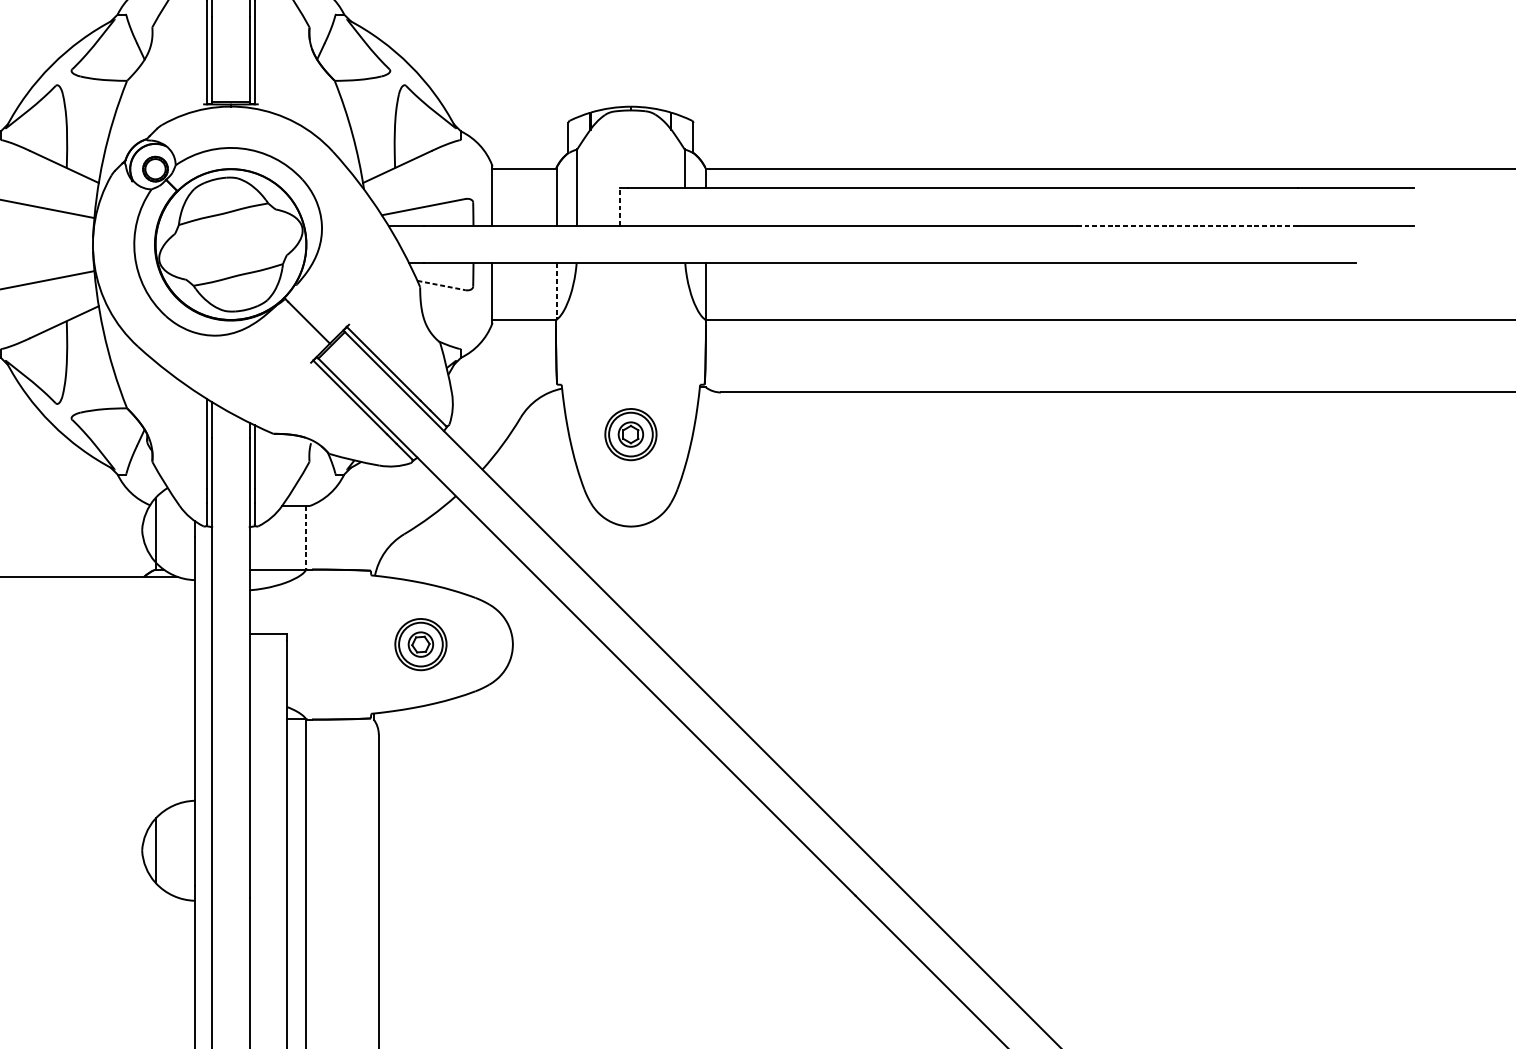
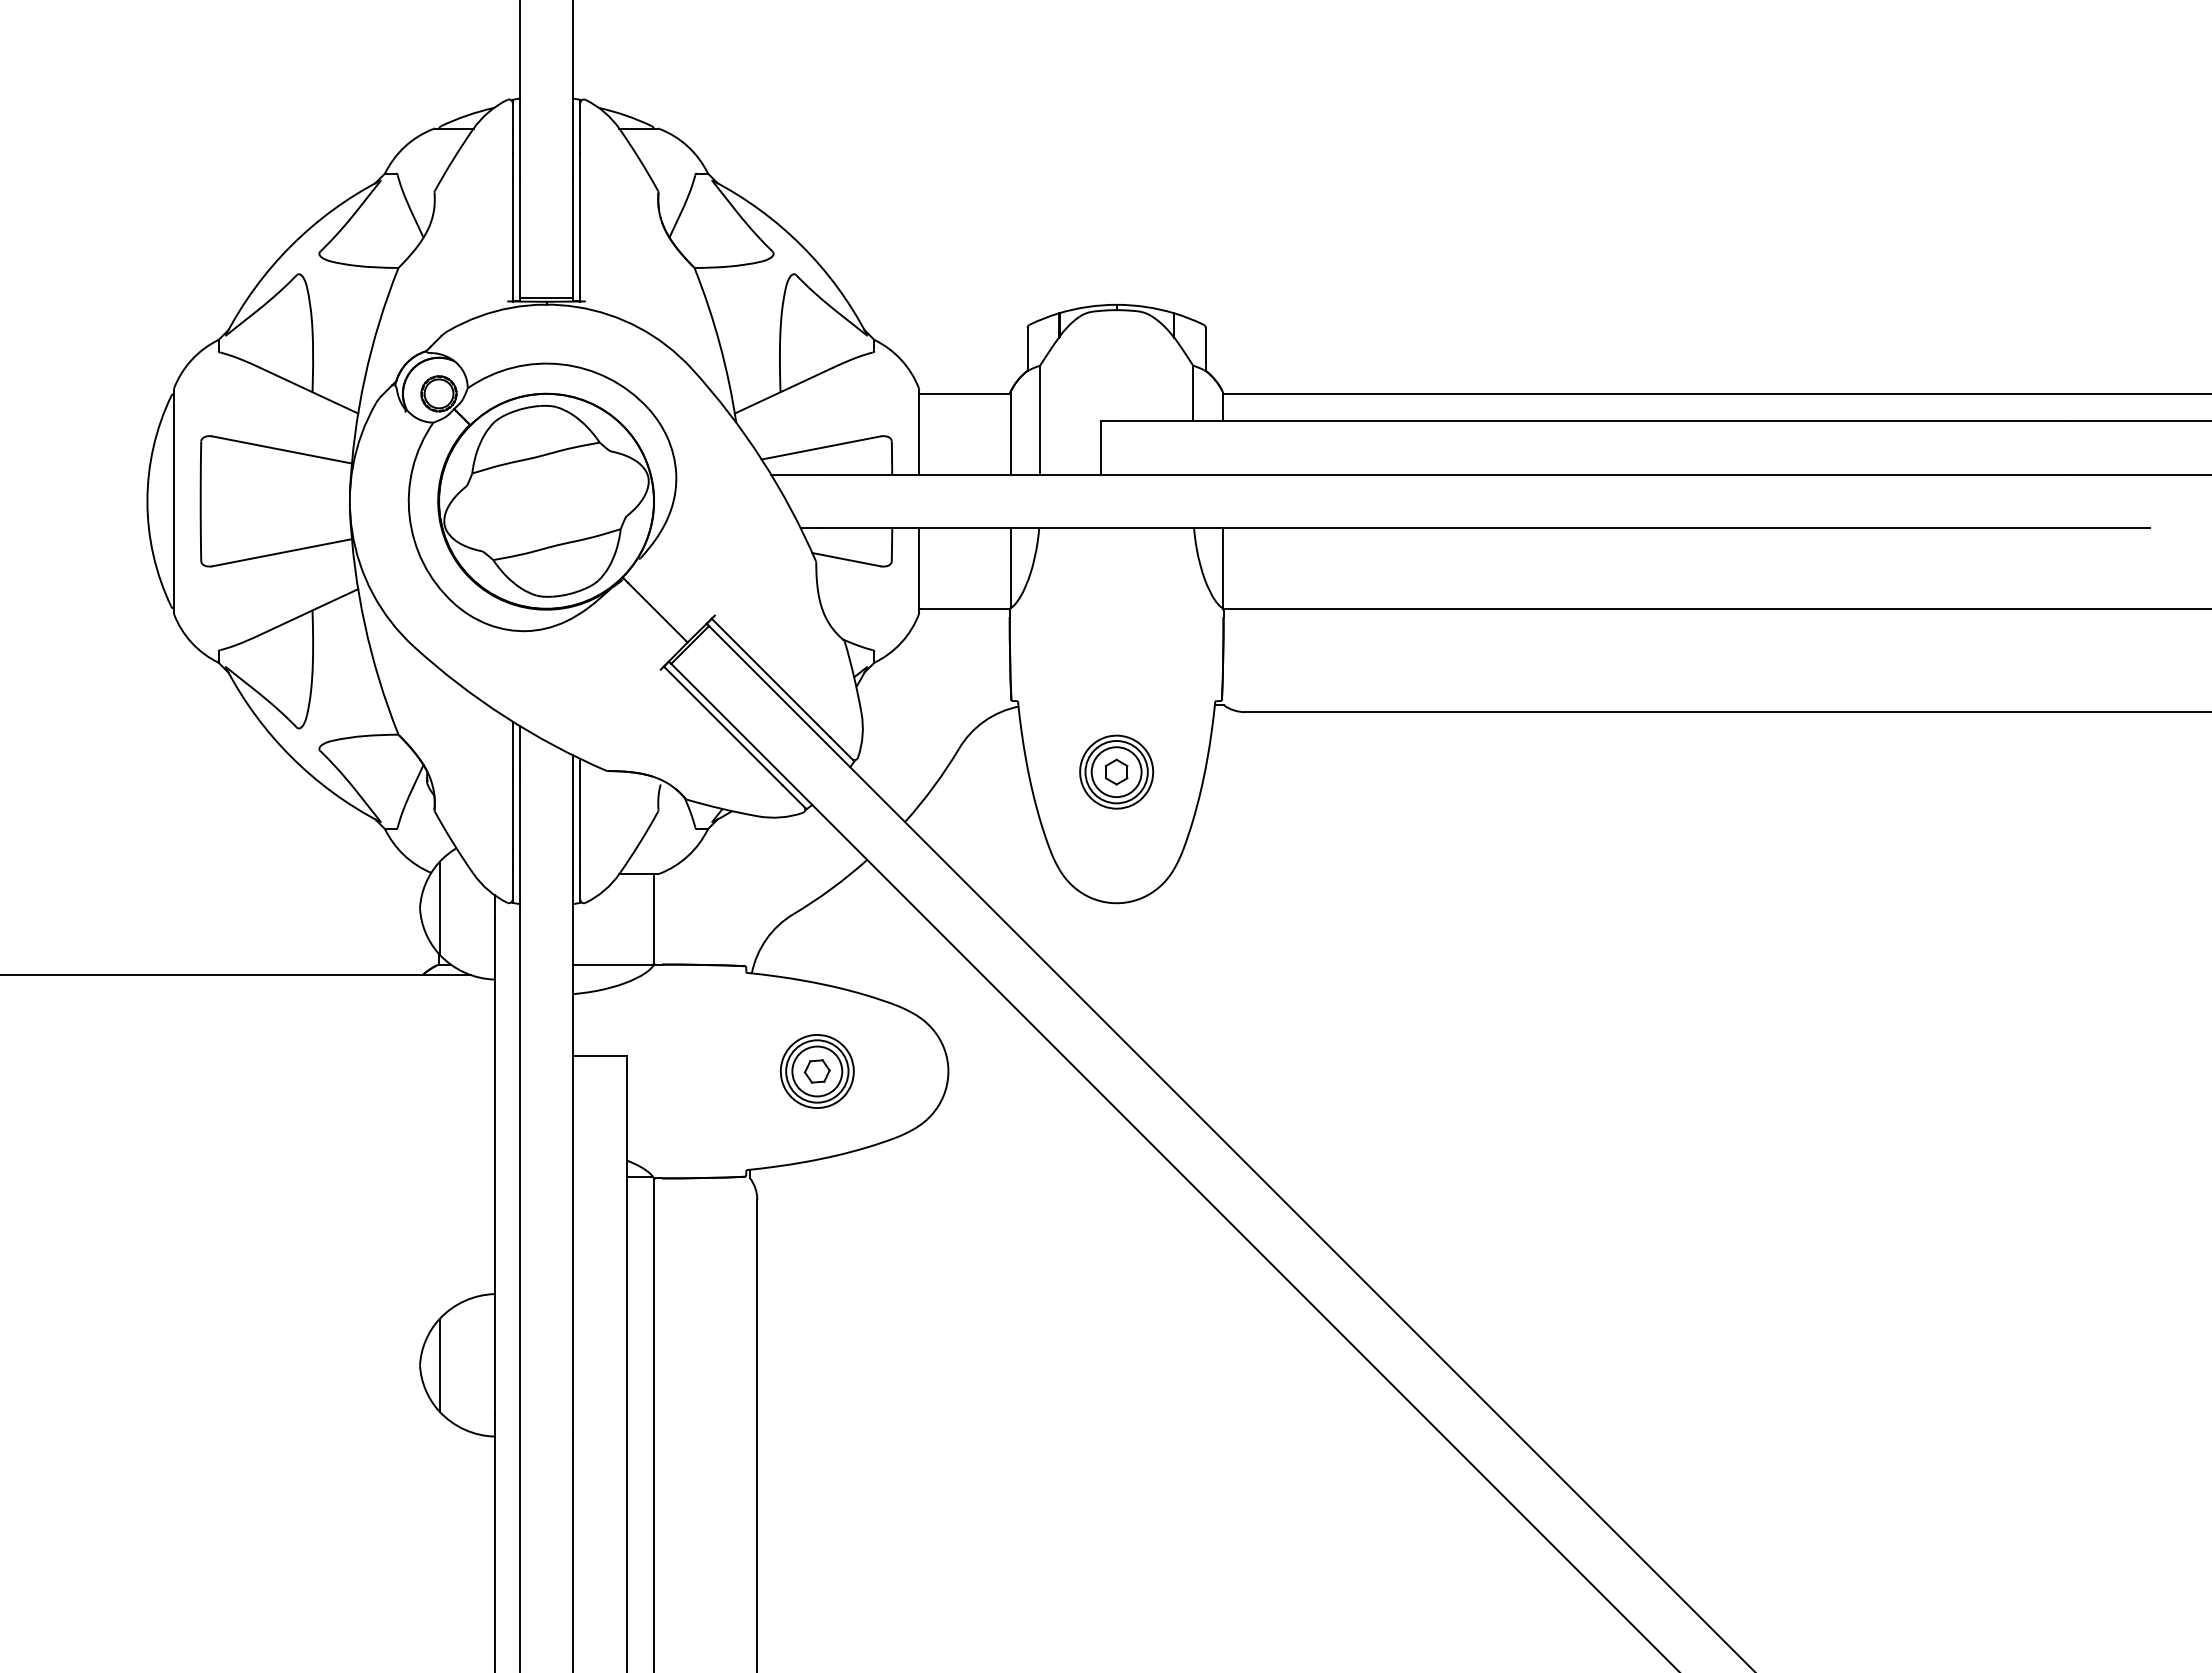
line: (620, 206) -> (1101, 447), dashed -> solid
line: (1187, 225) -> (1909, 474), dashed -> solid
line: (441, 285) -> (846, 559), dashed -> solid
line: (556, 291) -> (1010, 567), dashed -> solid
circle: (630, 434) -> (1116, 772), size x1.43
line: (305, 537) -> (653, 919), dashed -> solid
circle: (421, 644) -> (817, 1071), size x1.43

